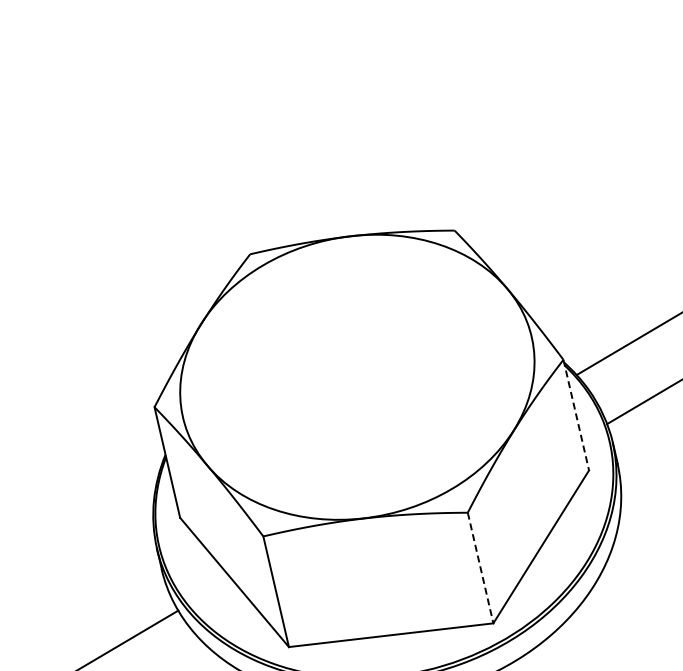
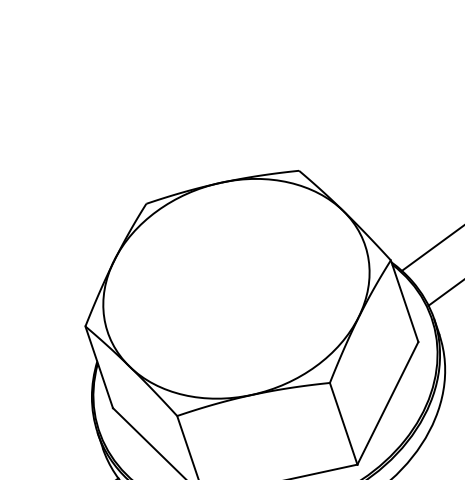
line: (576, 415) -> (404, 301), dashed -> solid
line: (480, 568) -> (343, 424), dashed -> solid

